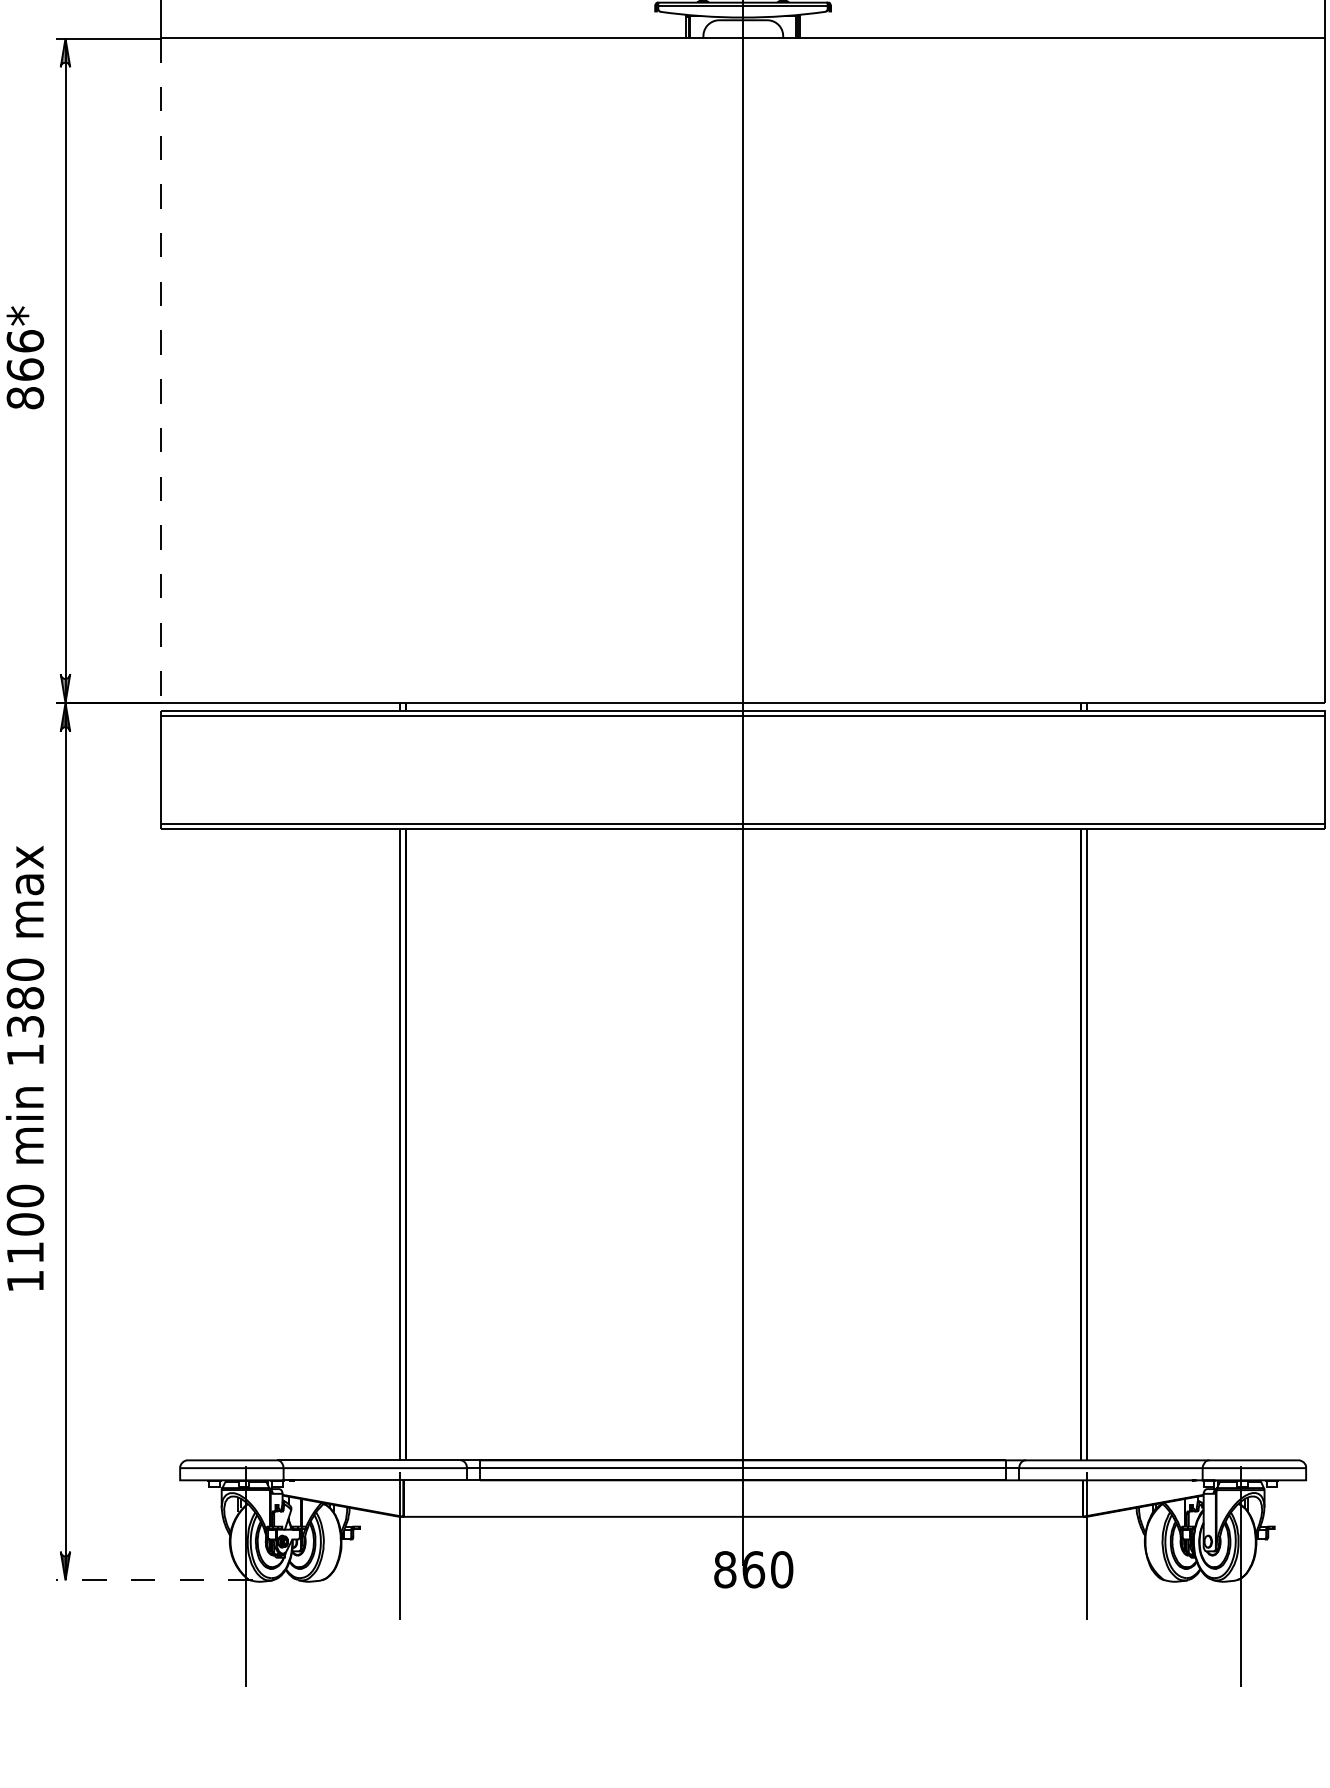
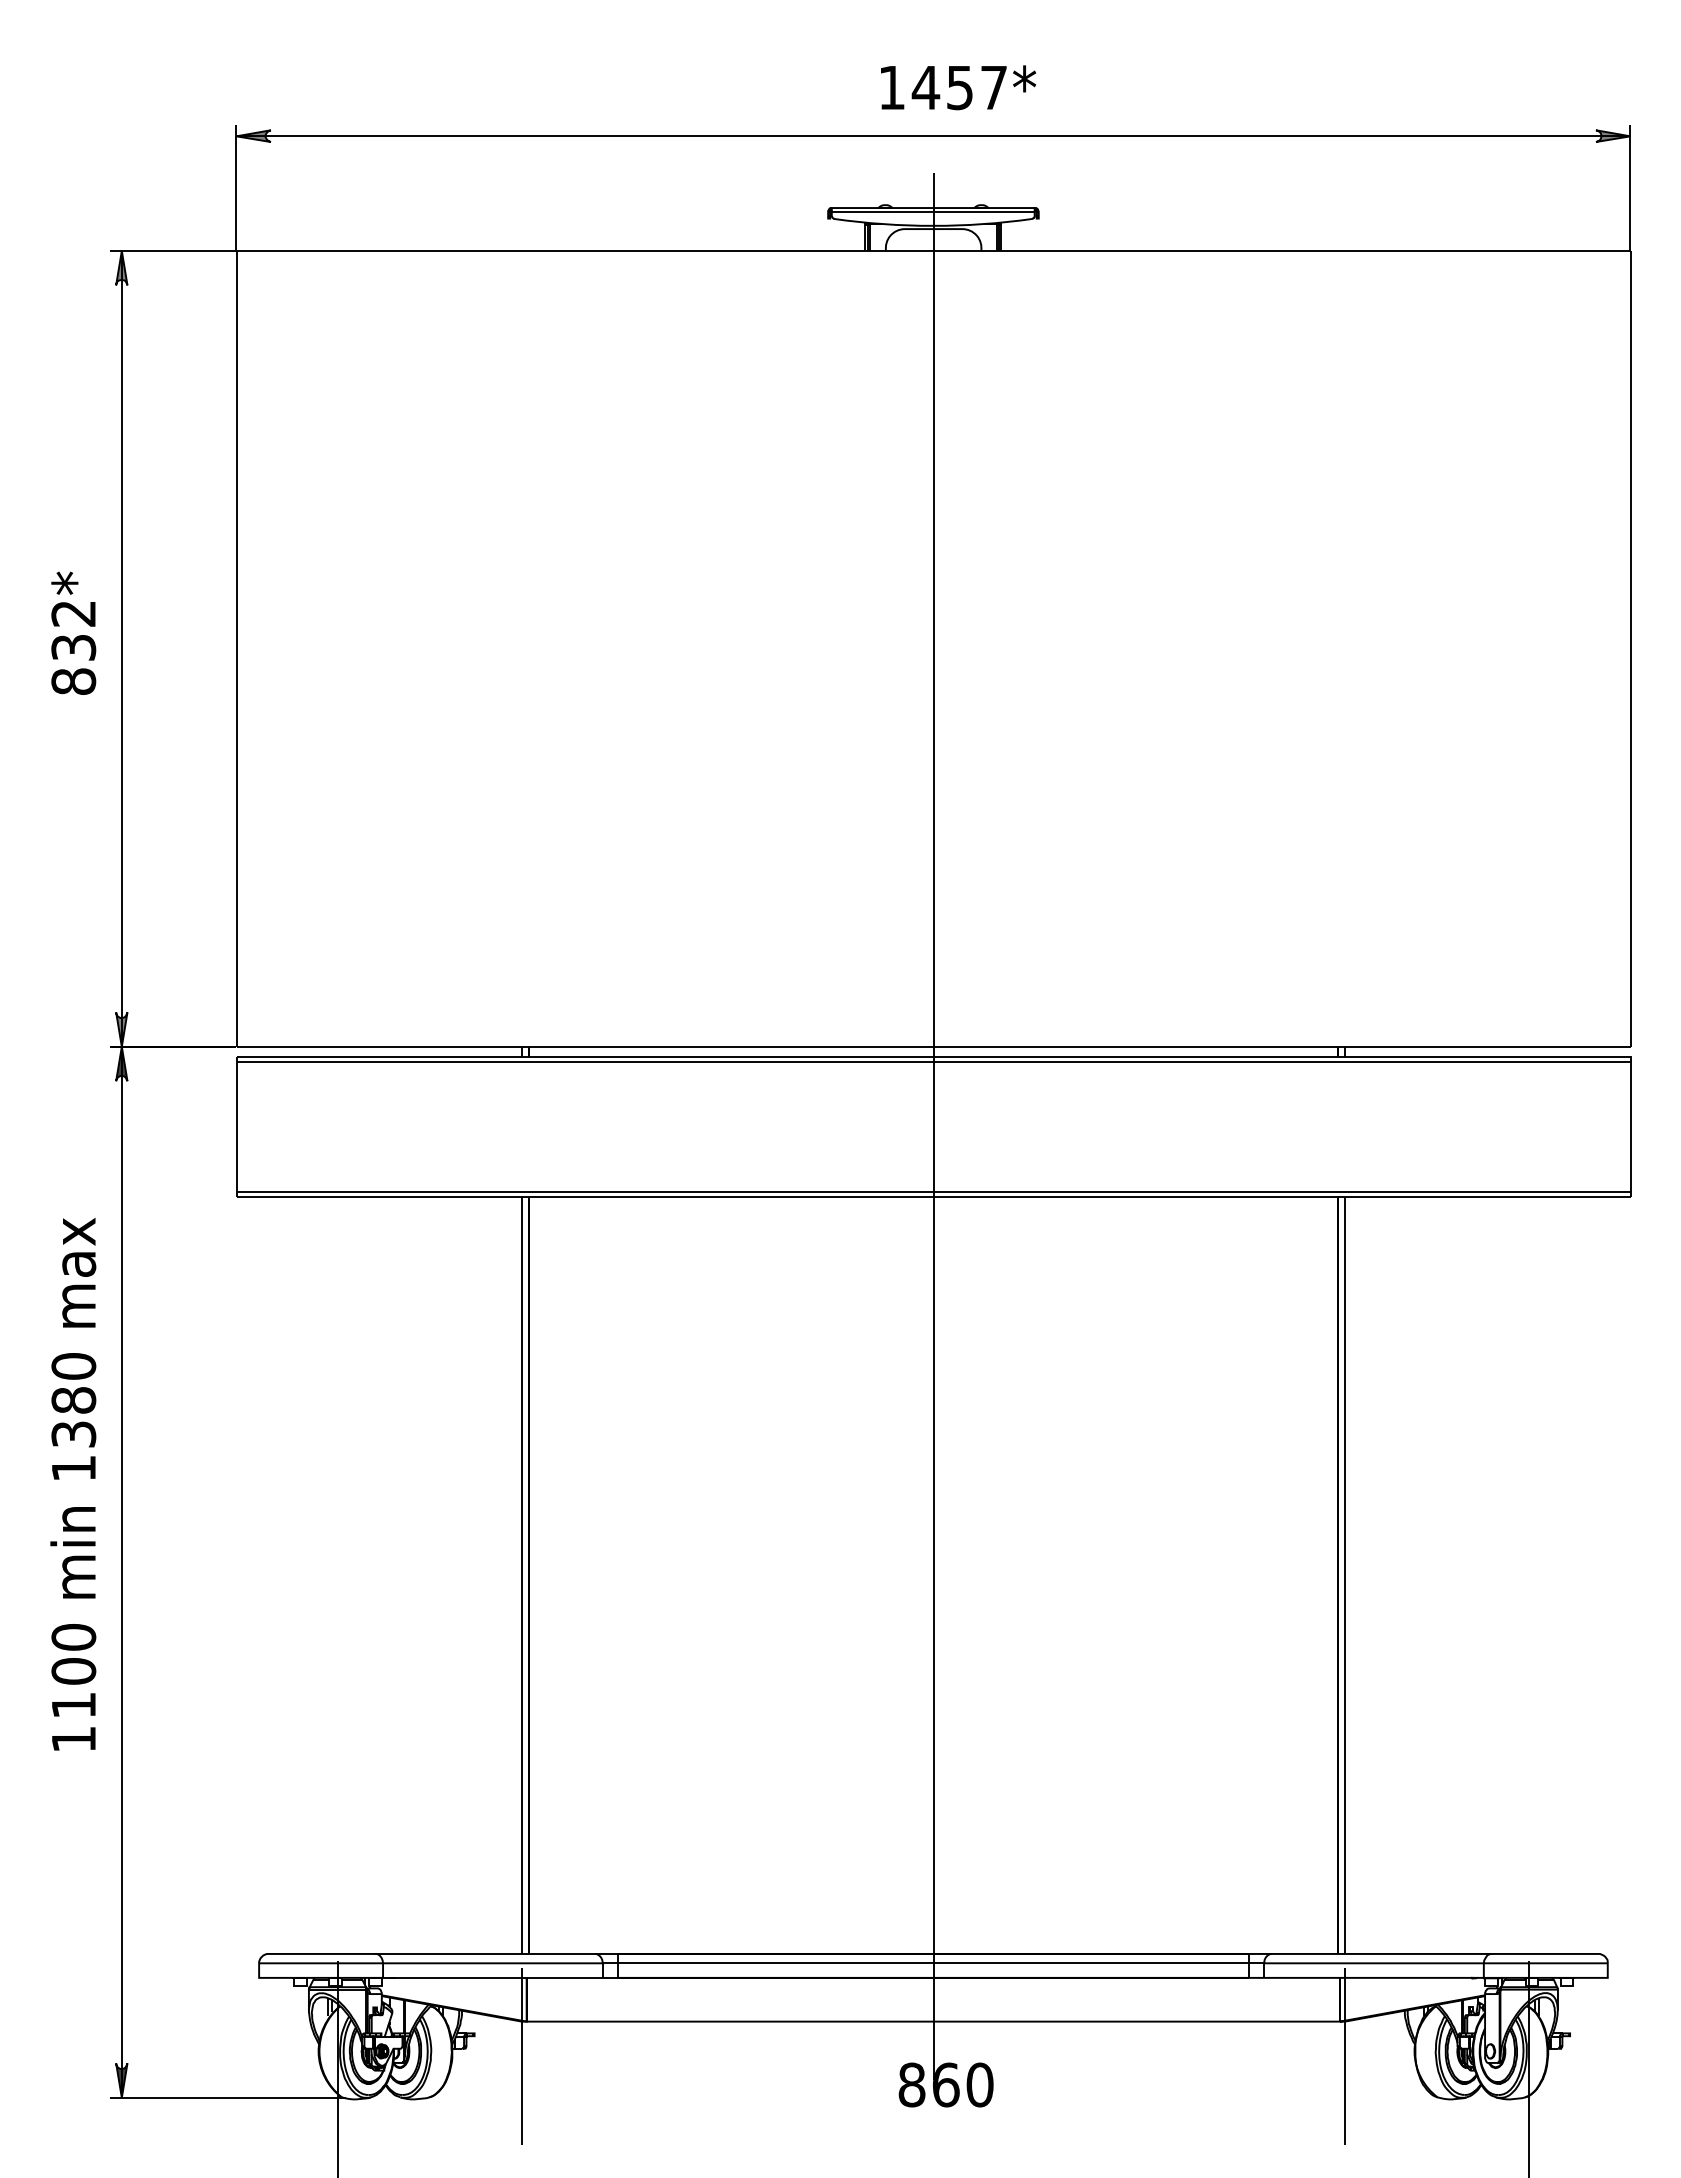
text: (25, 355) -> (73, 630), 866* -> 832*
line: (161, 370) -> (236, 648), dashed -> solid
line: (153, 1580) -> (227, 2097), dashed -> solid

